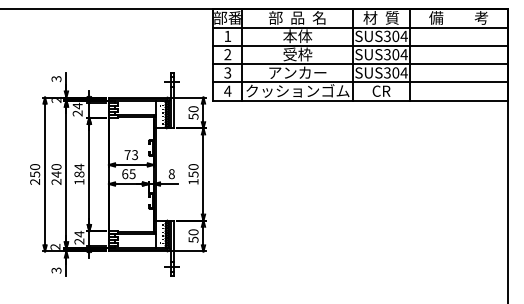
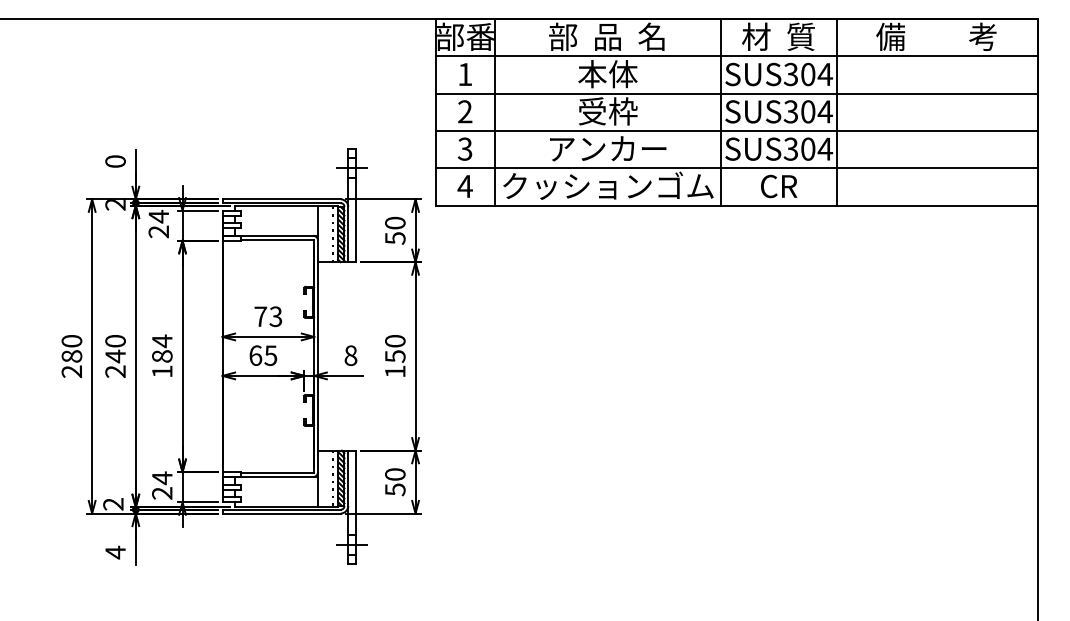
text: (56, 79) -> (115, 162), 3 -> 0
text: (34, 174) -> (70, 356), 250 -> 280
text: (56, 270) -> (115, 552), 3 -> 4

